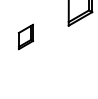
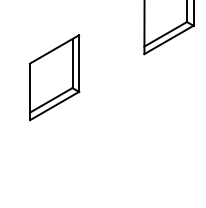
part: (25, 36) -> (53, 76), size x1.67

